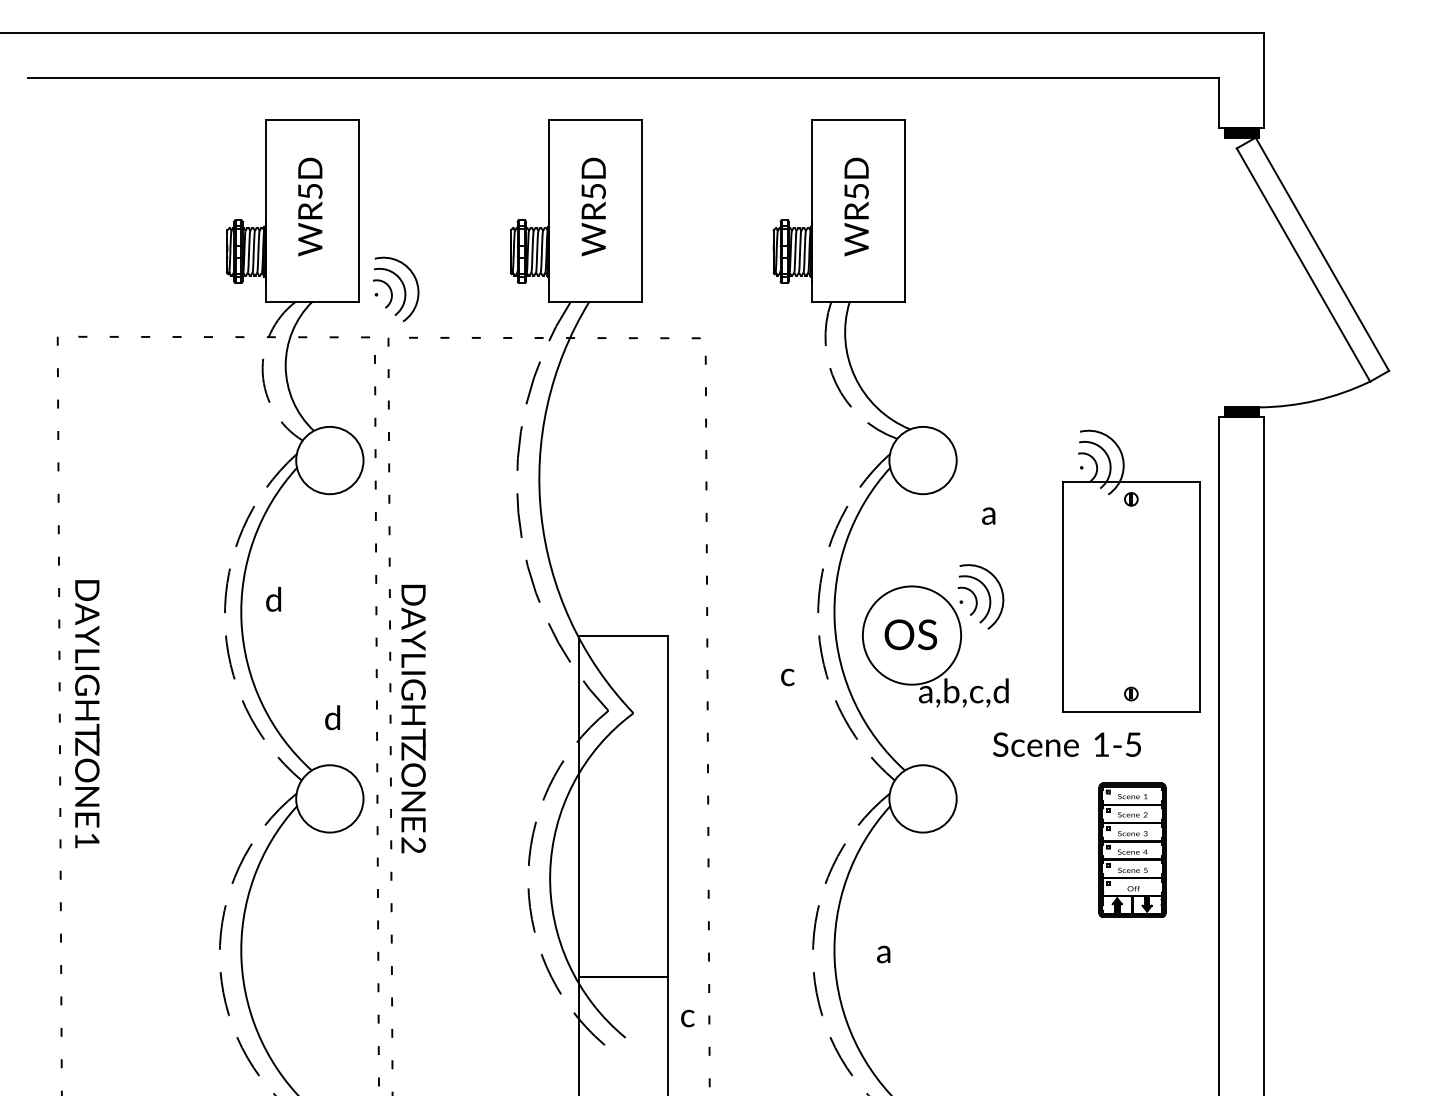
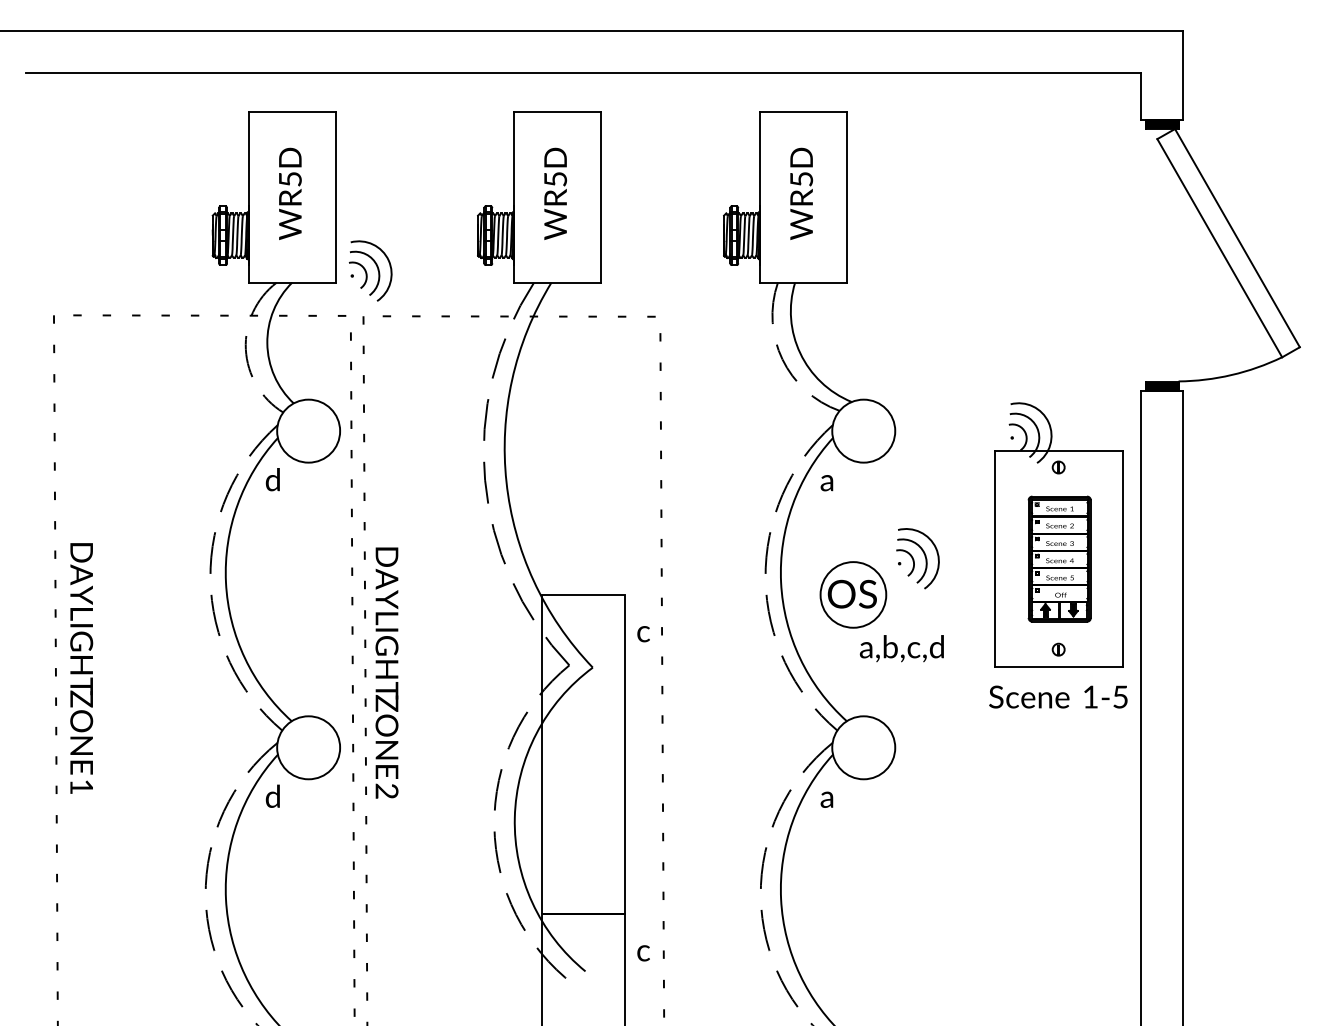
text: (988, 515) -> (826, 482), moved
text: (273, 599) -> (272, 479), moved
circle: (911, 635) -> (852, 594), size x0.71
text: (787, 677) -> (643, 634), moved
text: (332, 717) -> (272, 796), moved
text: (1066, 744) -> (1057, 696), moved
part: (1132, 849) -> (1059, 558), moved
text: (883, 954) -> (826, 799), moved

